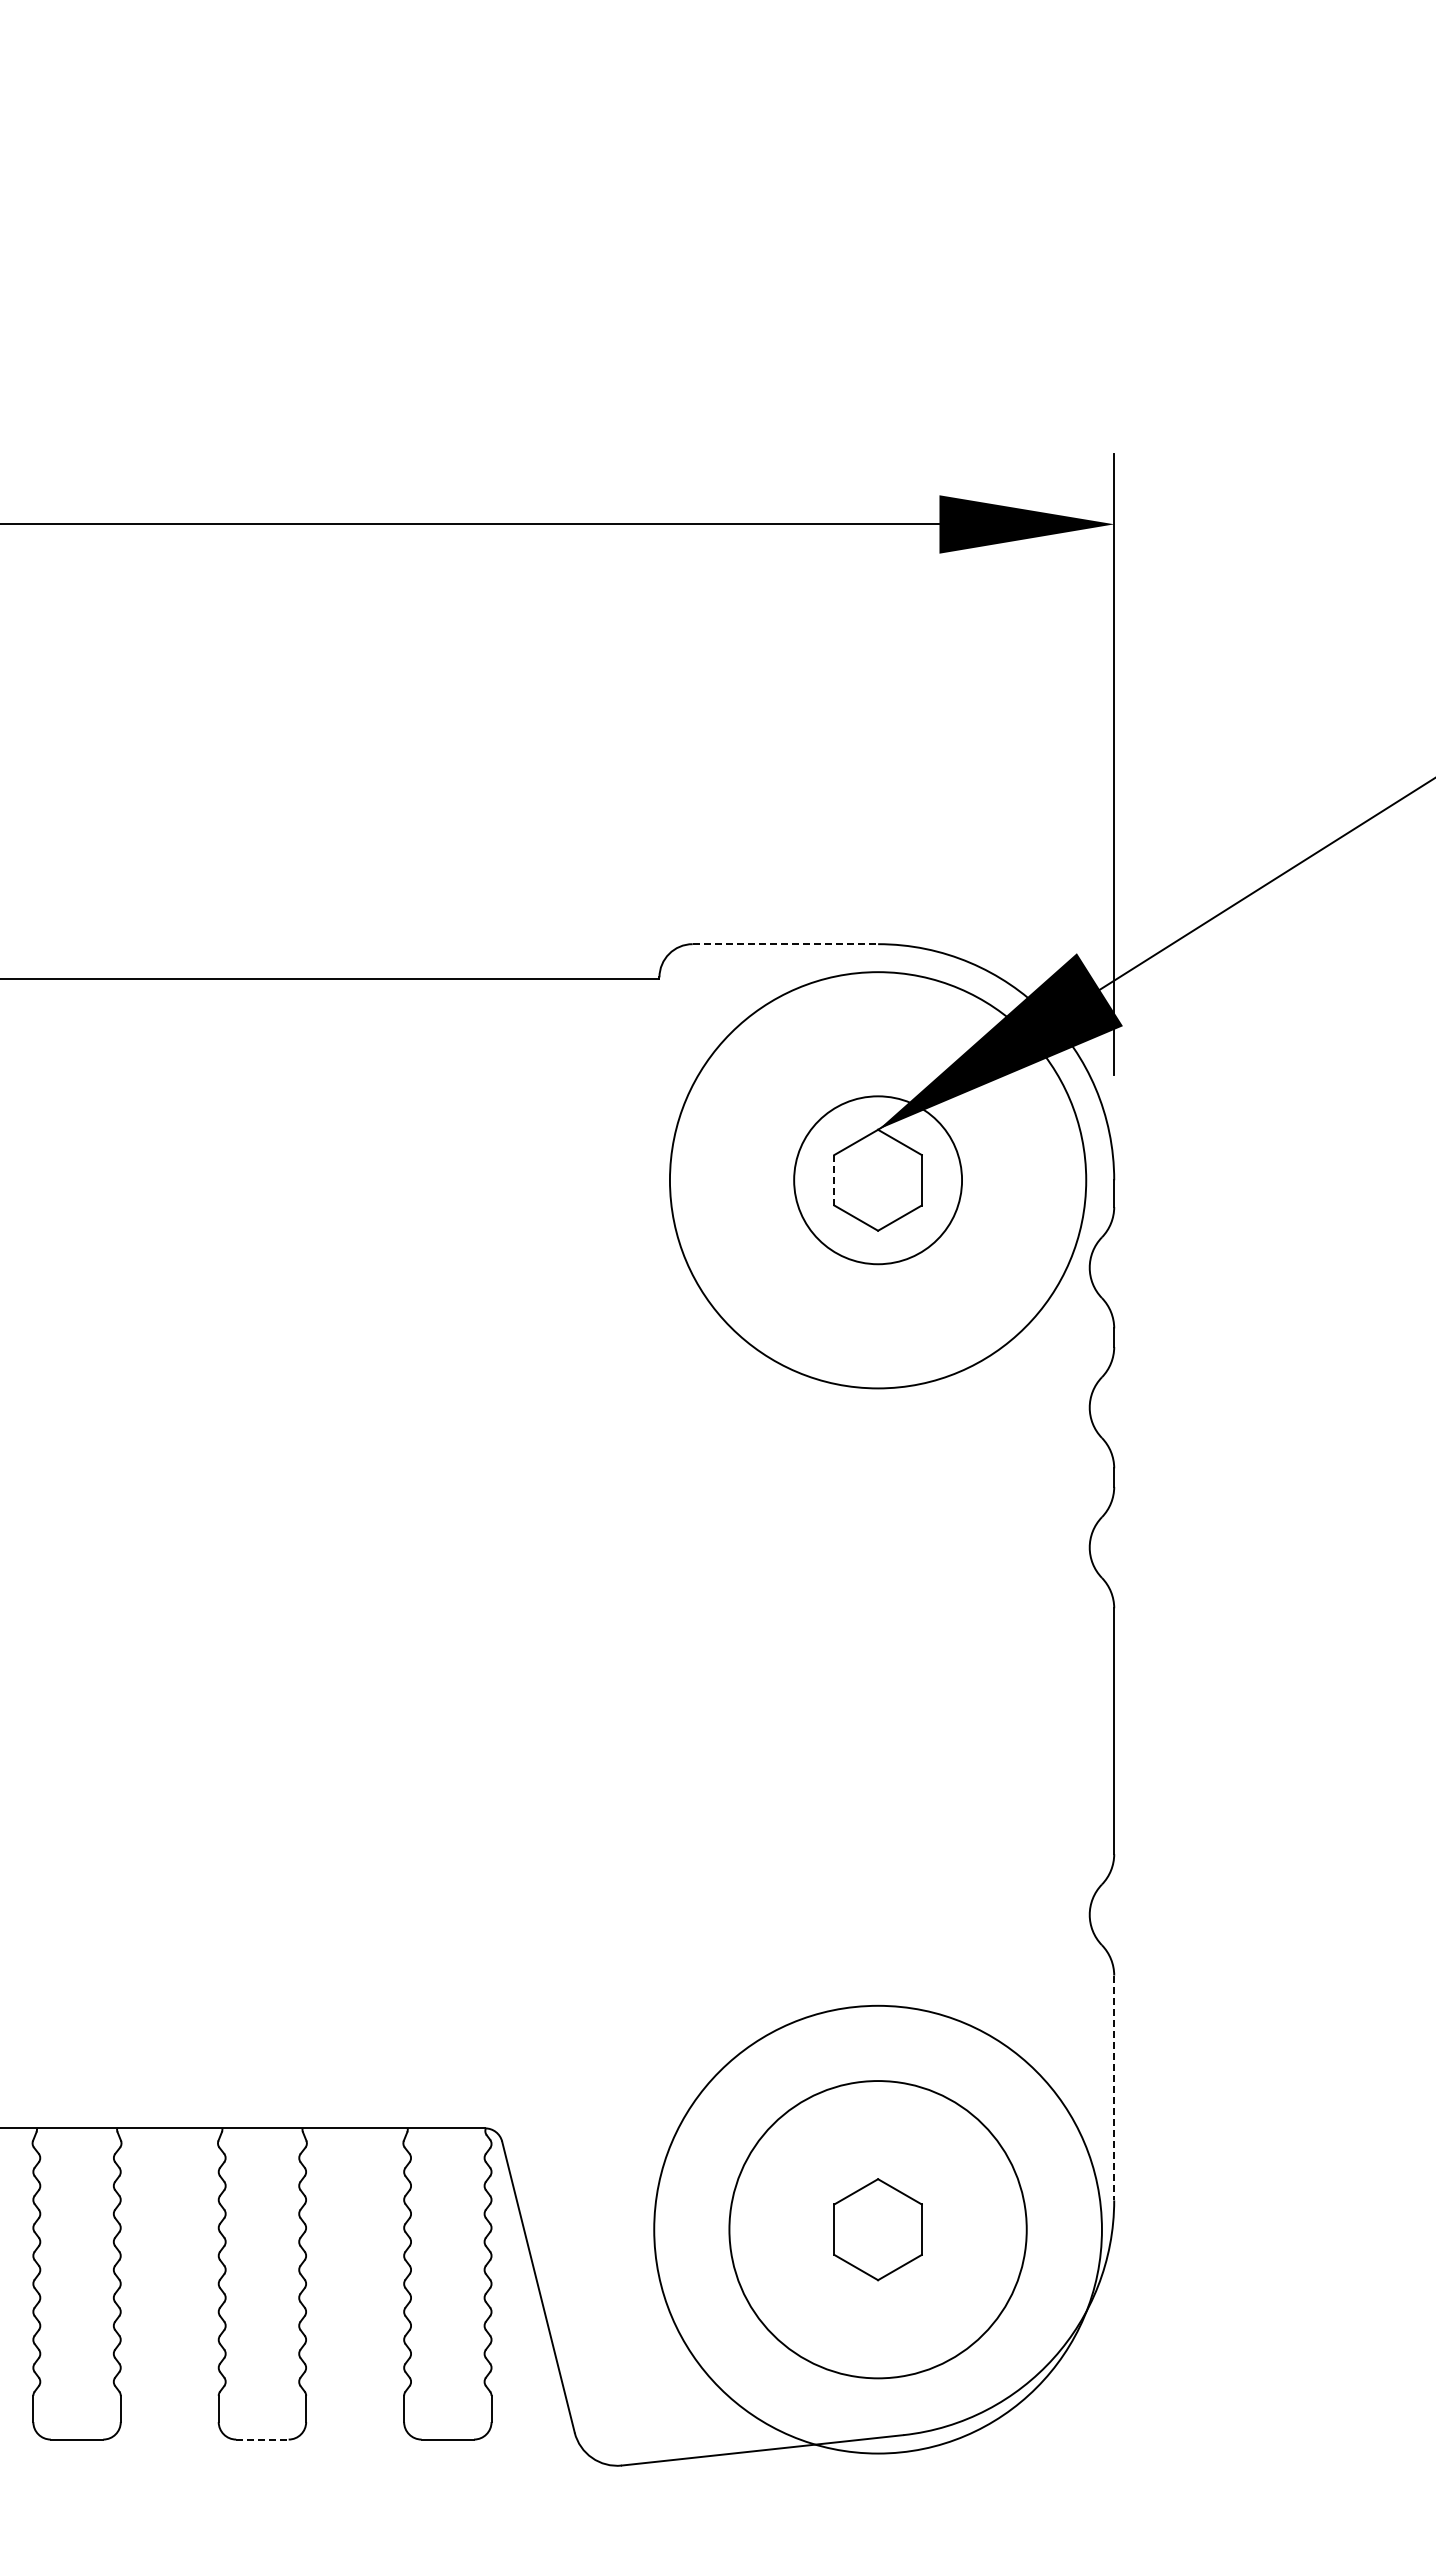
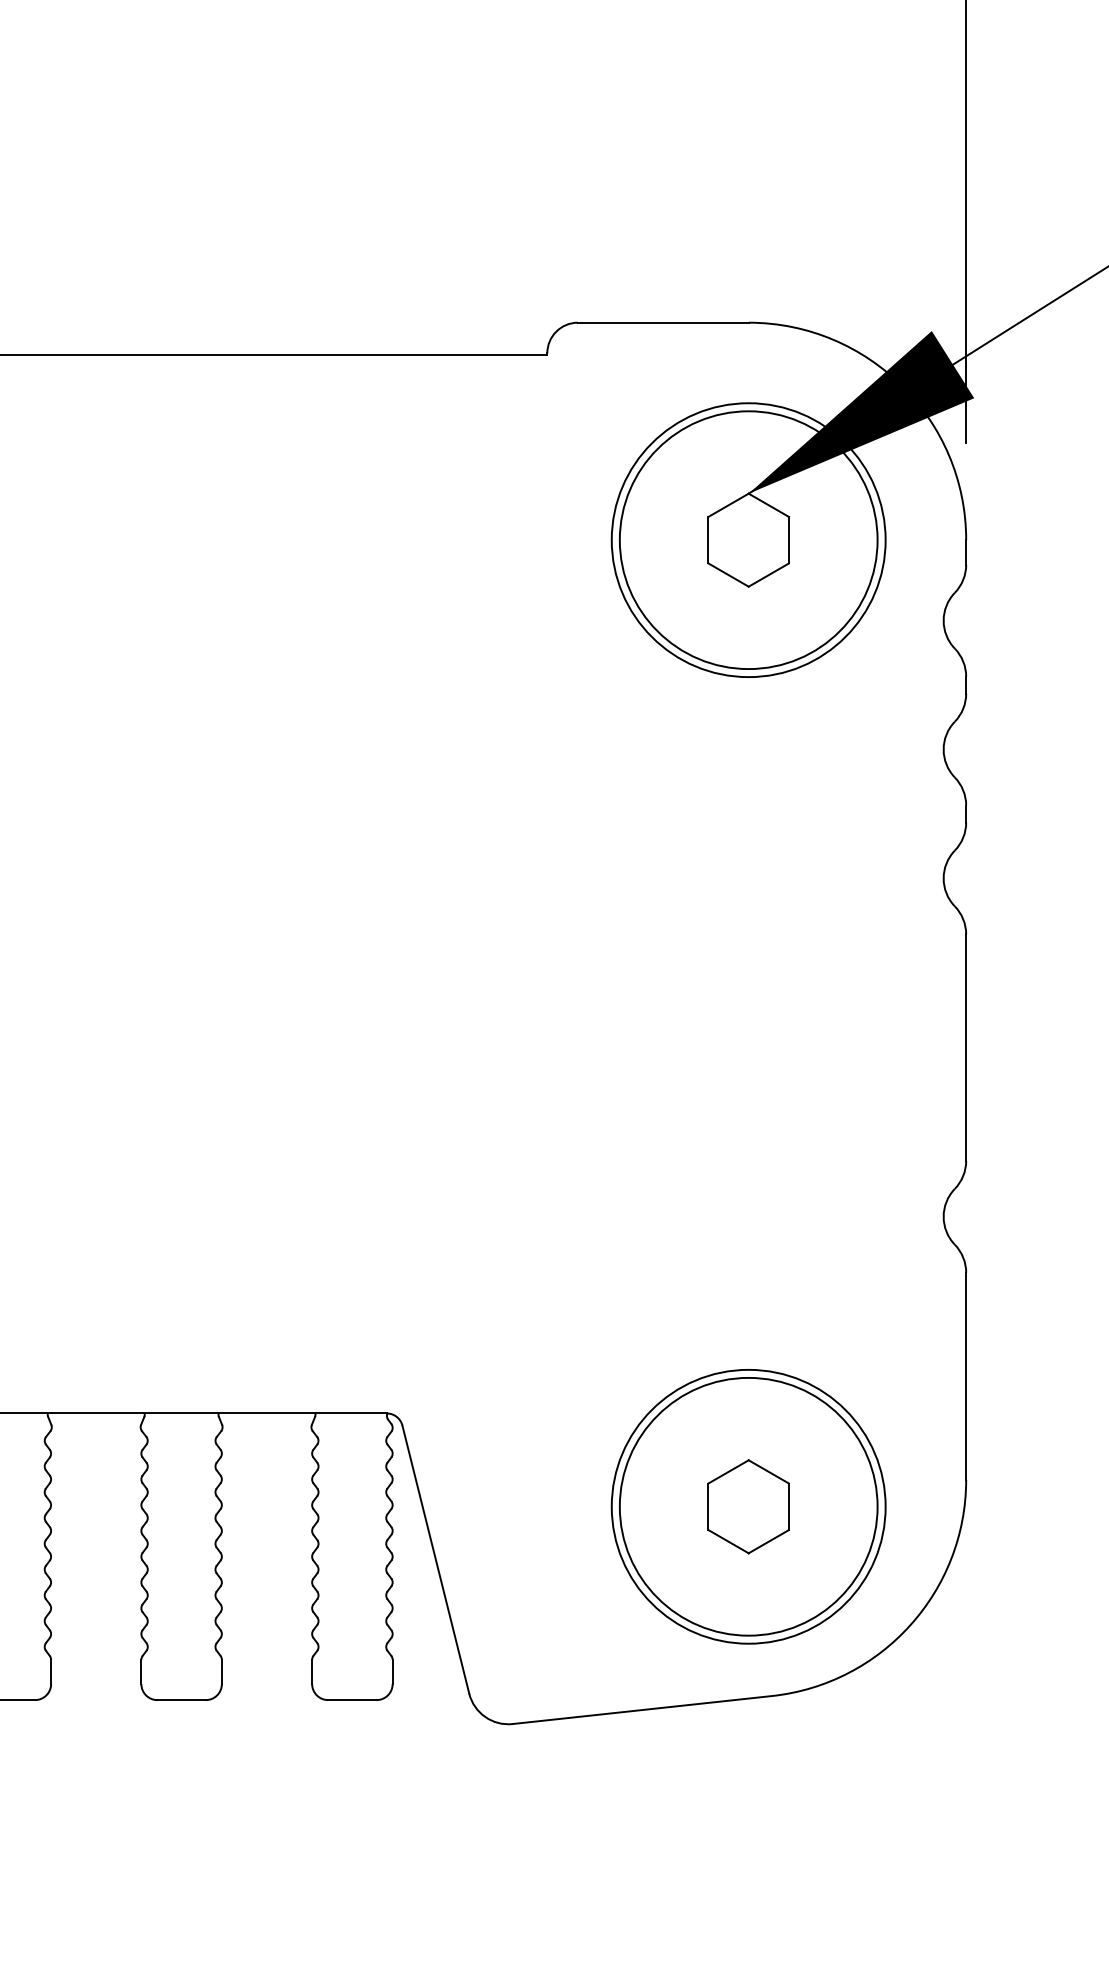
line: (785, 944) -> (663, 323), dashed -> solid
line: (834, 1179) -> (708, 539), dashed -> solid
circle: (877, 1179) -> (748, 539), size x0.71
circle: (878, 1180) -> (749, 540), size x1.67
line: (1114, 2088) -> (966, 1376), dashed -> solid
circle: (878, 2229) -> (749, 1506), size x0.62
line: (262, 2439) -> (181, 1700), dashed -> solid

